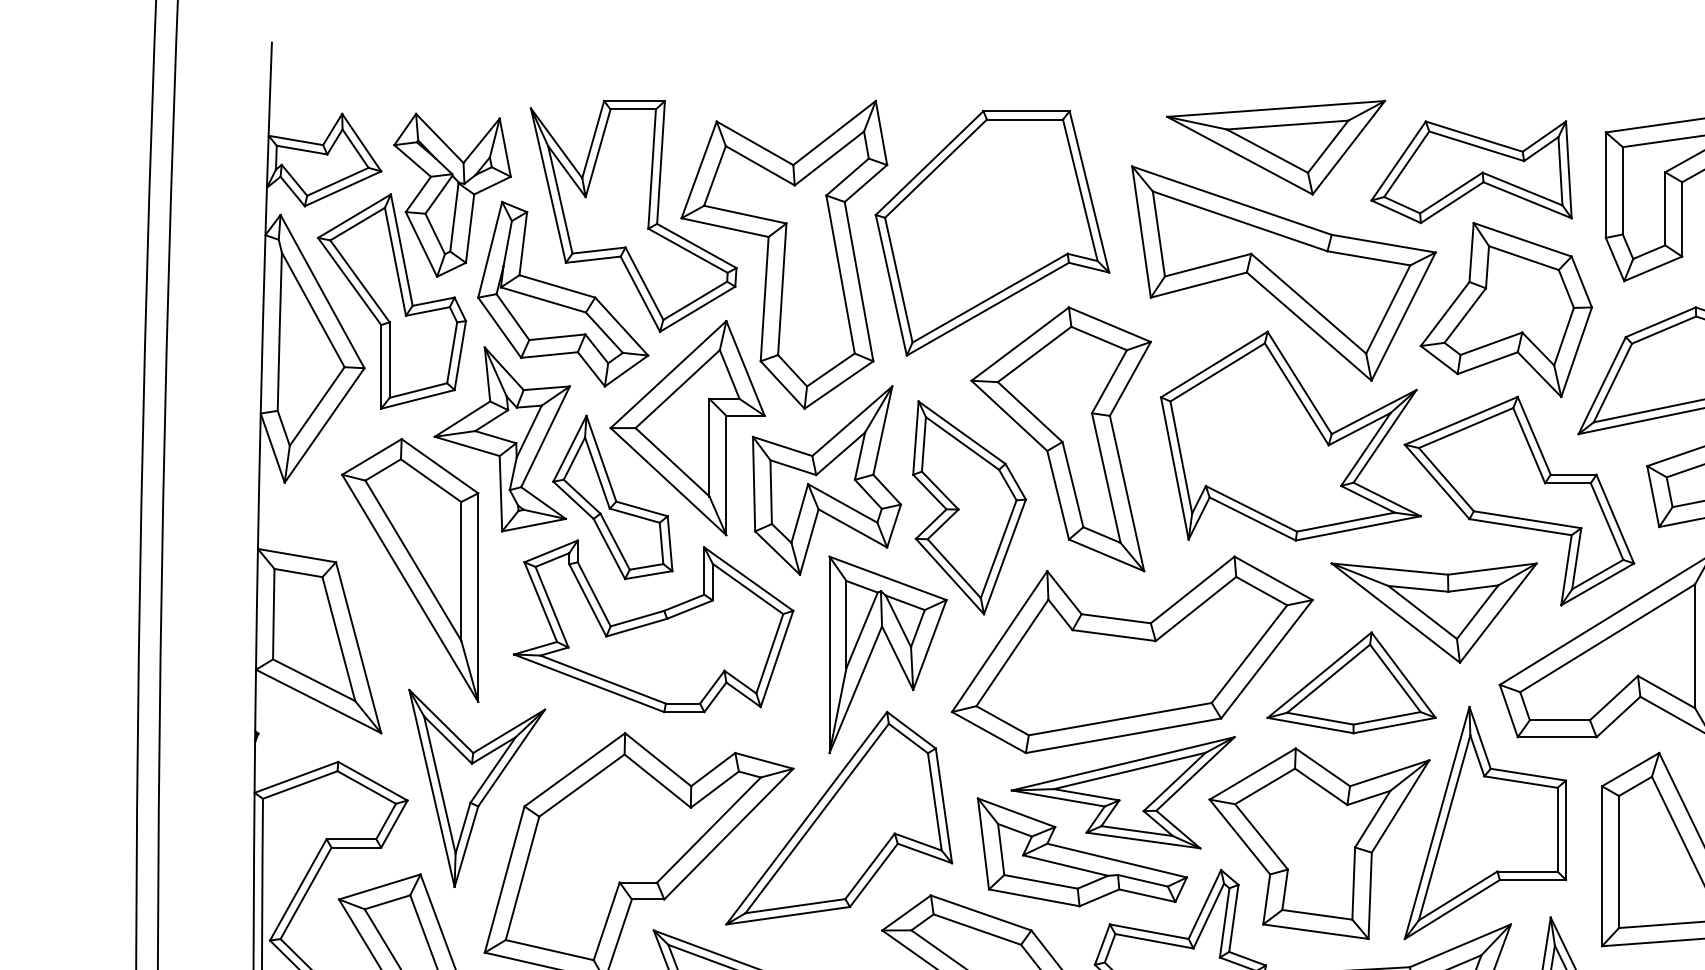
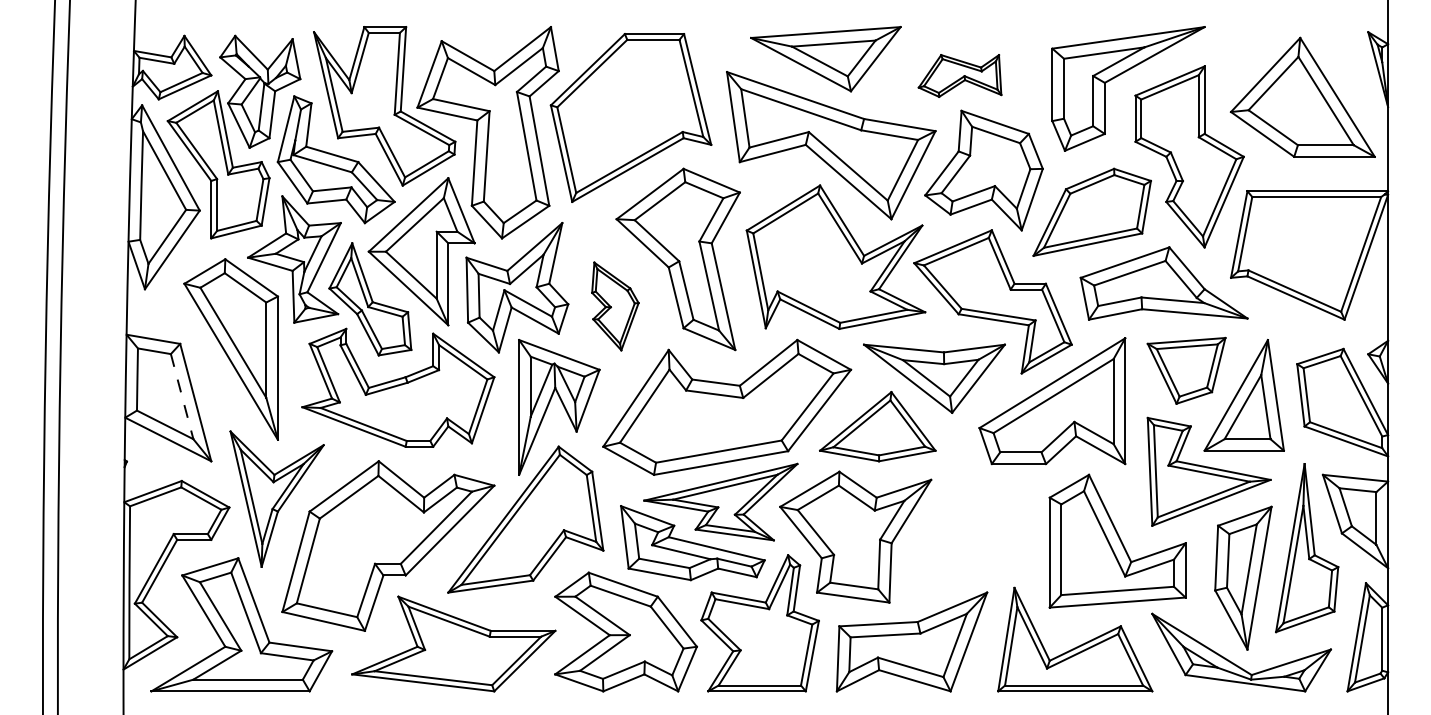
part: (1470, 171) -> (959, 75), size x0.6
part: (969, 507) -> (615, 306), size x0.6
line: (339, 640) -> (182, 397), solid -> dashed
part: (1485, 822) -> (969, 522), removed

